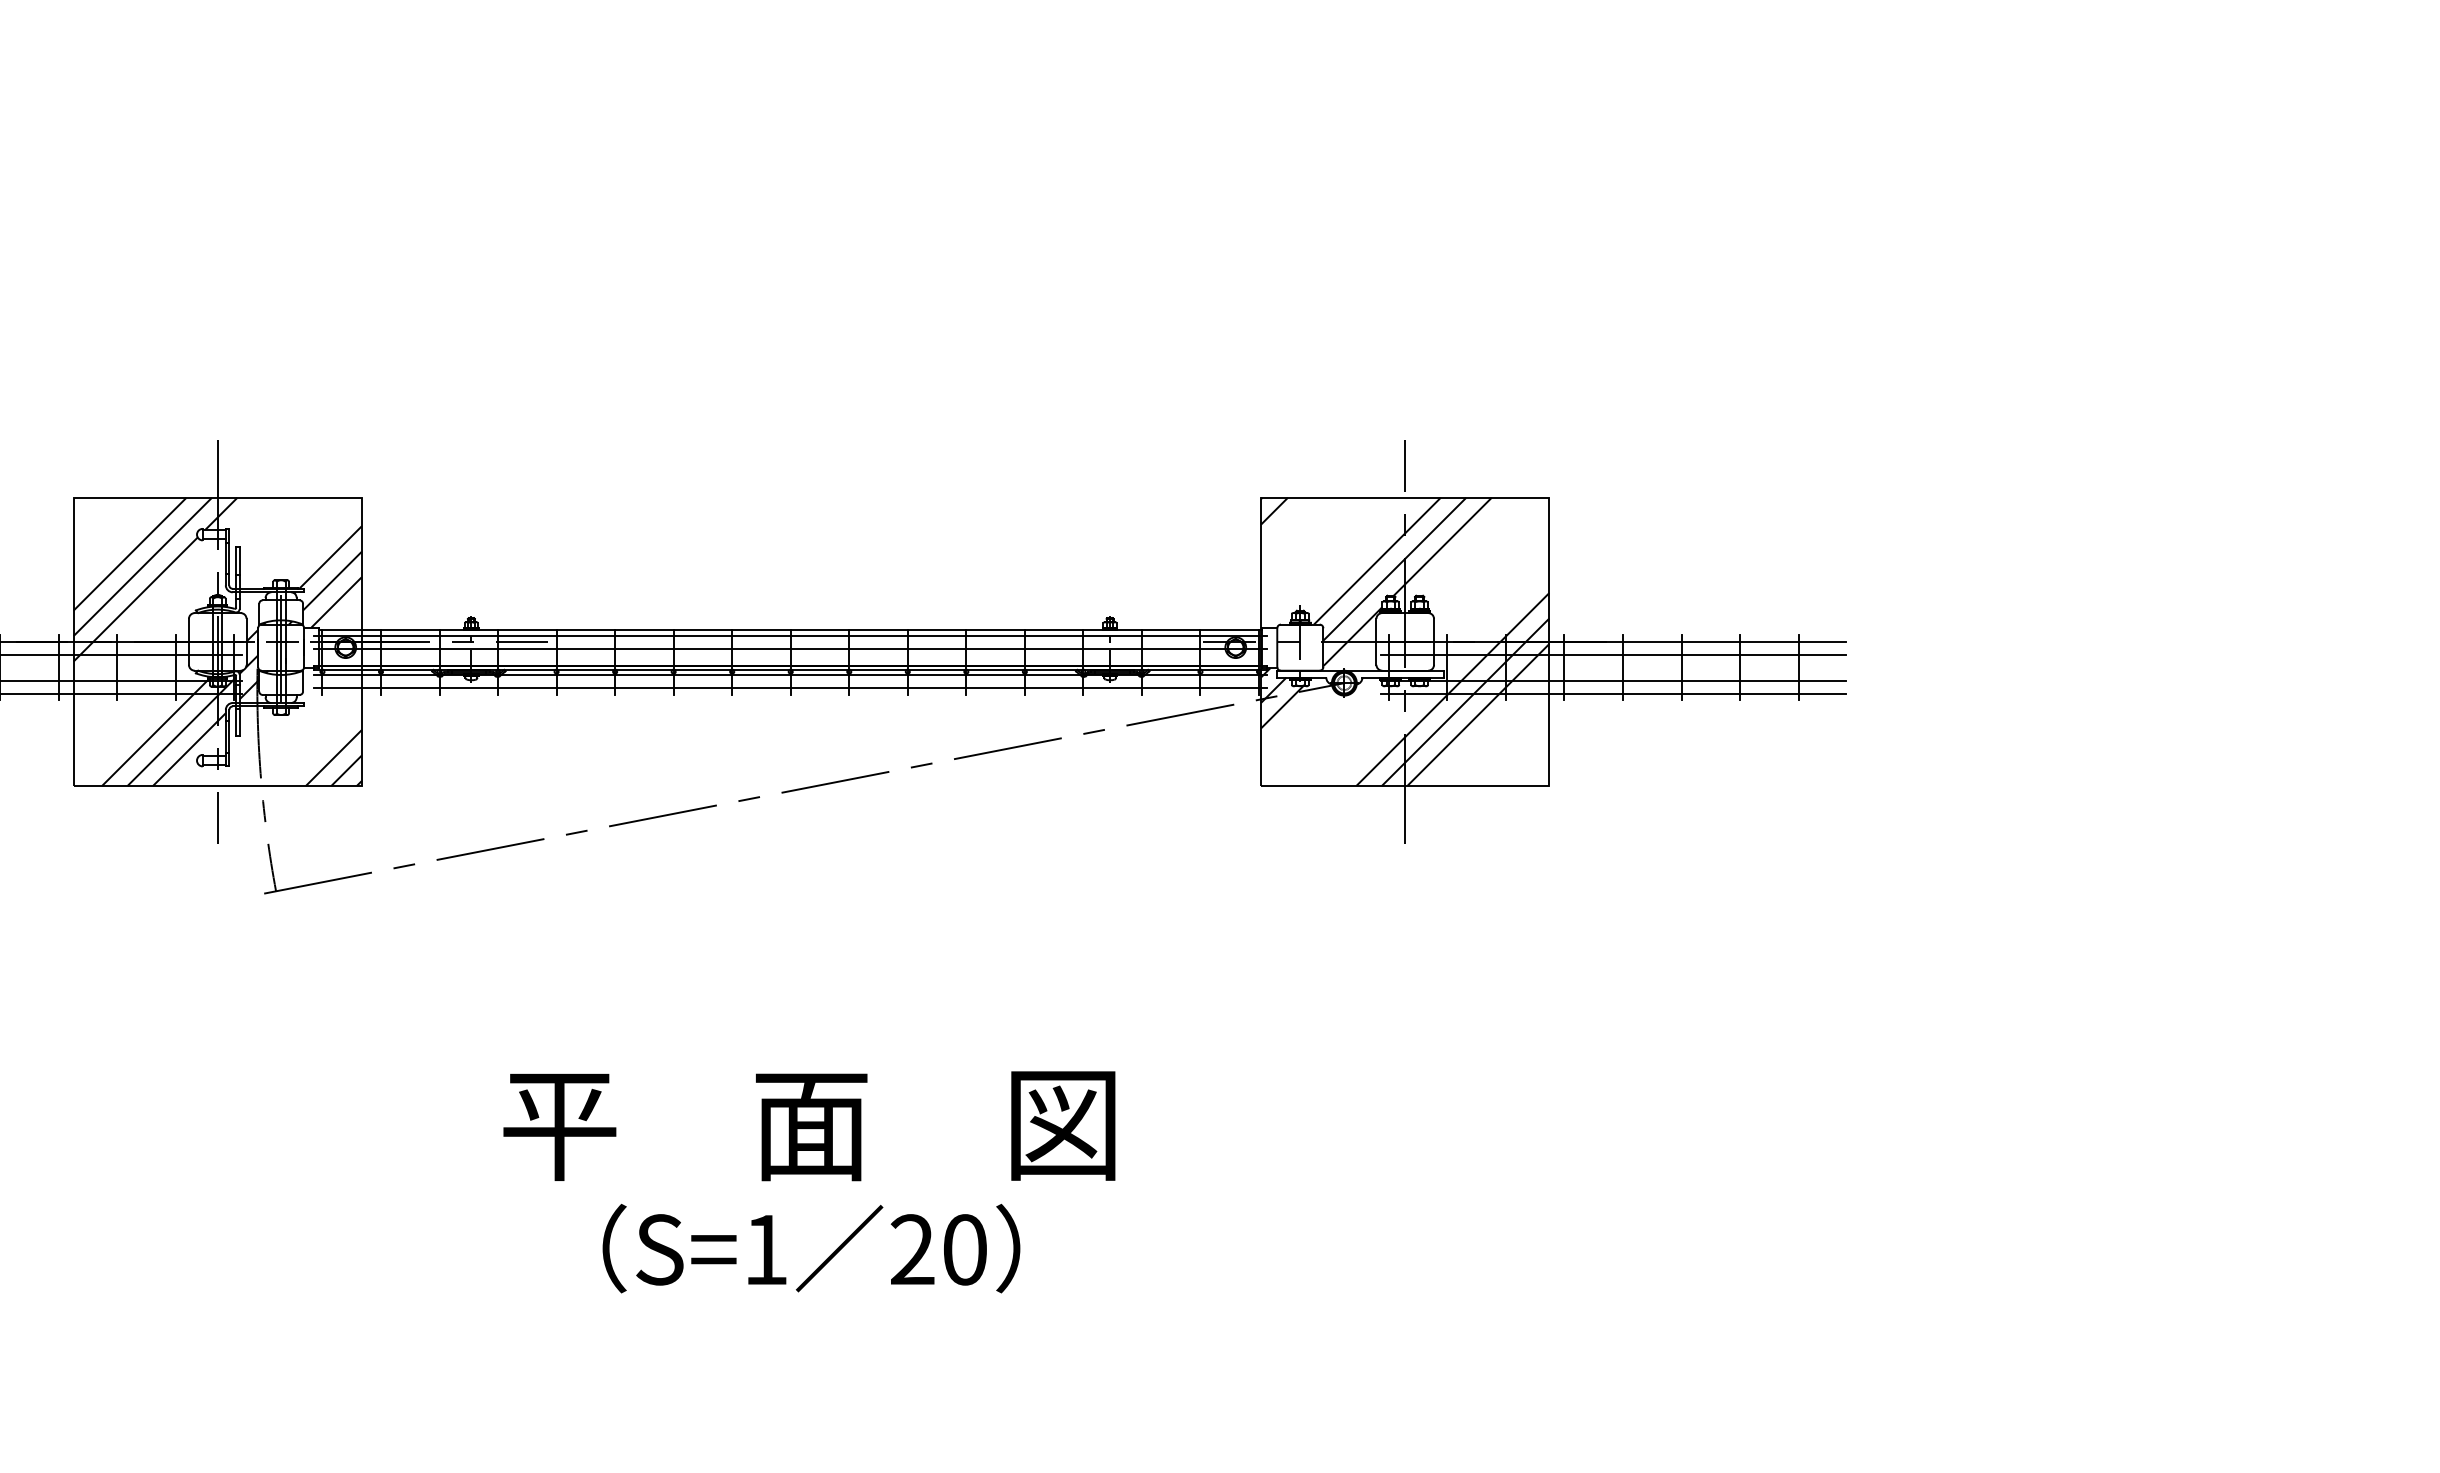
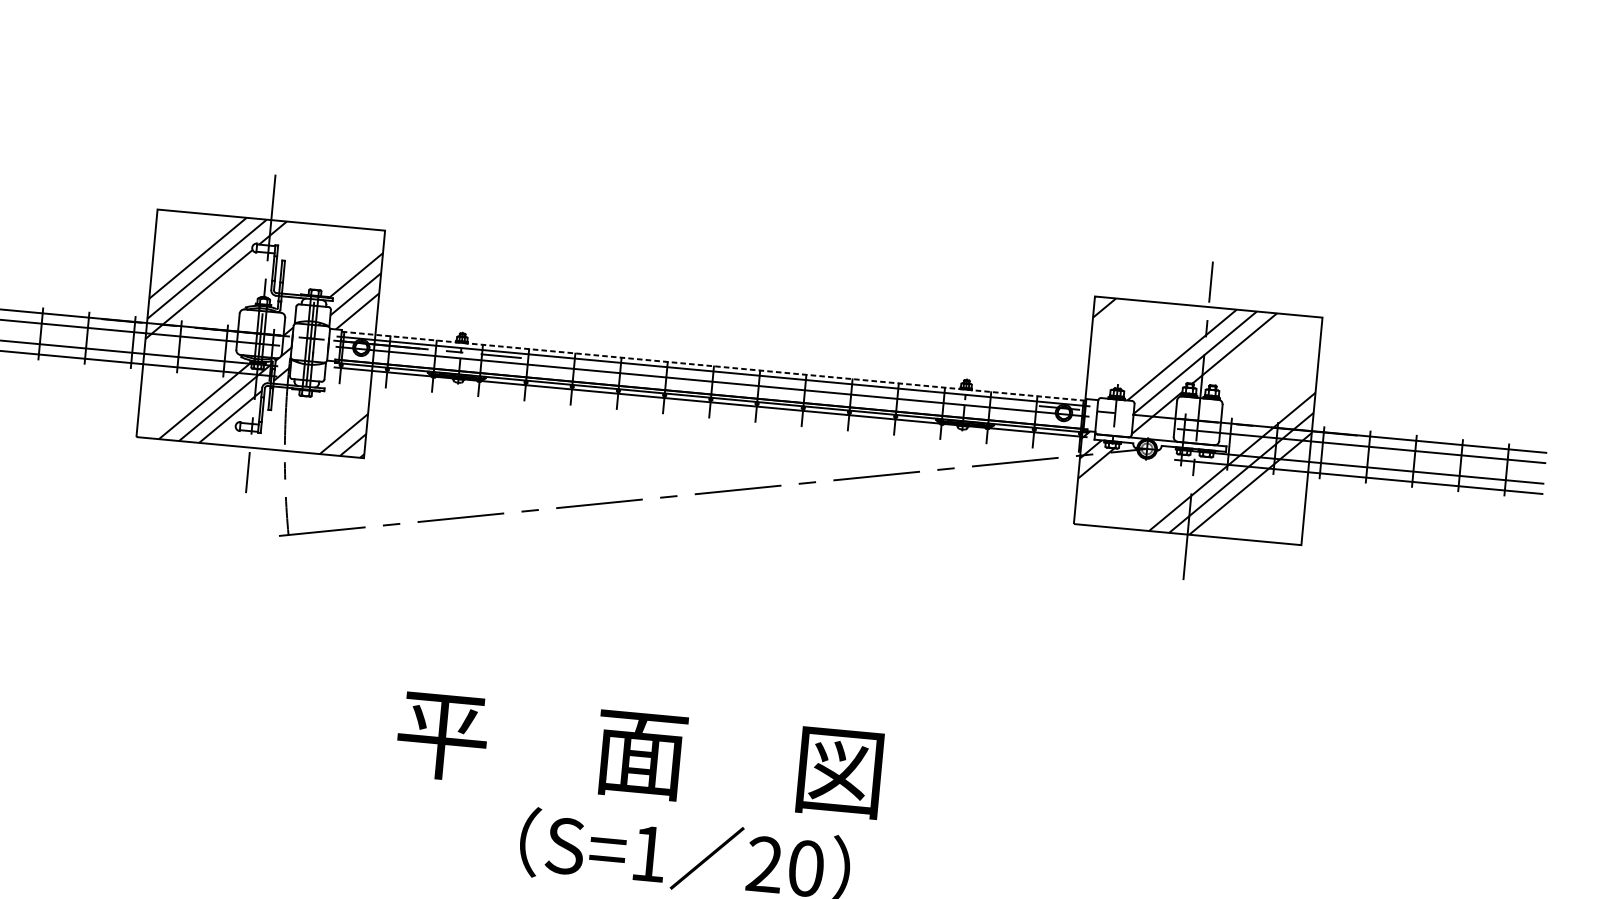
line: (790, 629) -> (713, 366), solid -> dashed
line: (790, 688) -> (709, 412), removed
text: (809, 1126) -> (639, 754), moved

